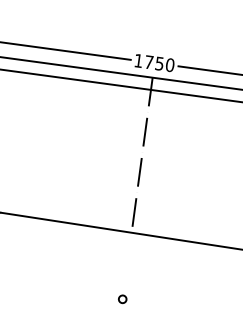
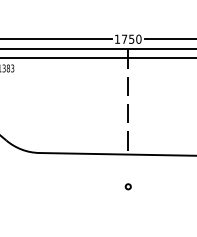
circle: (121, 298) -> (127, 186), moved

